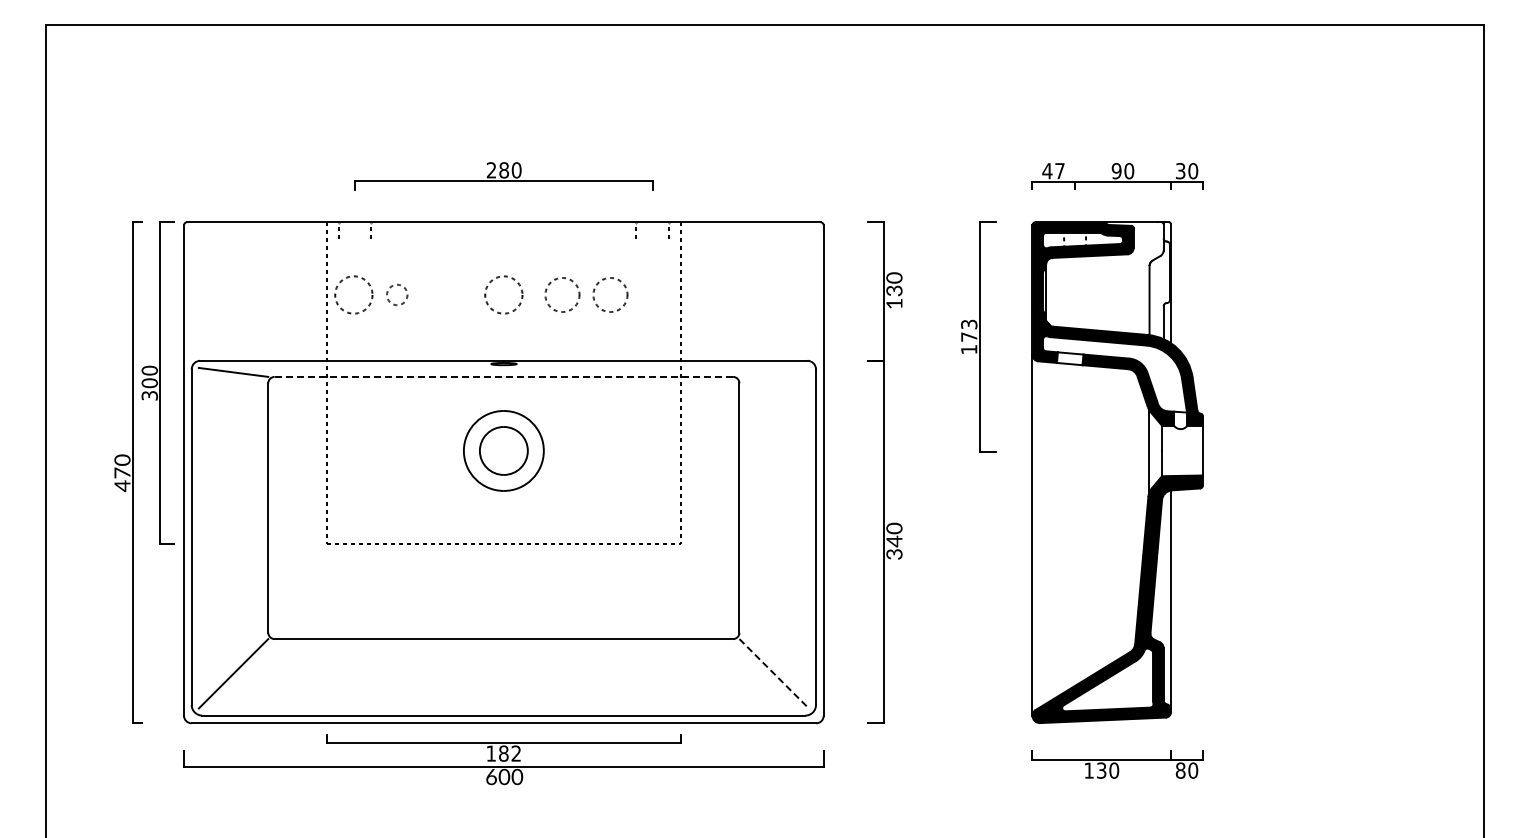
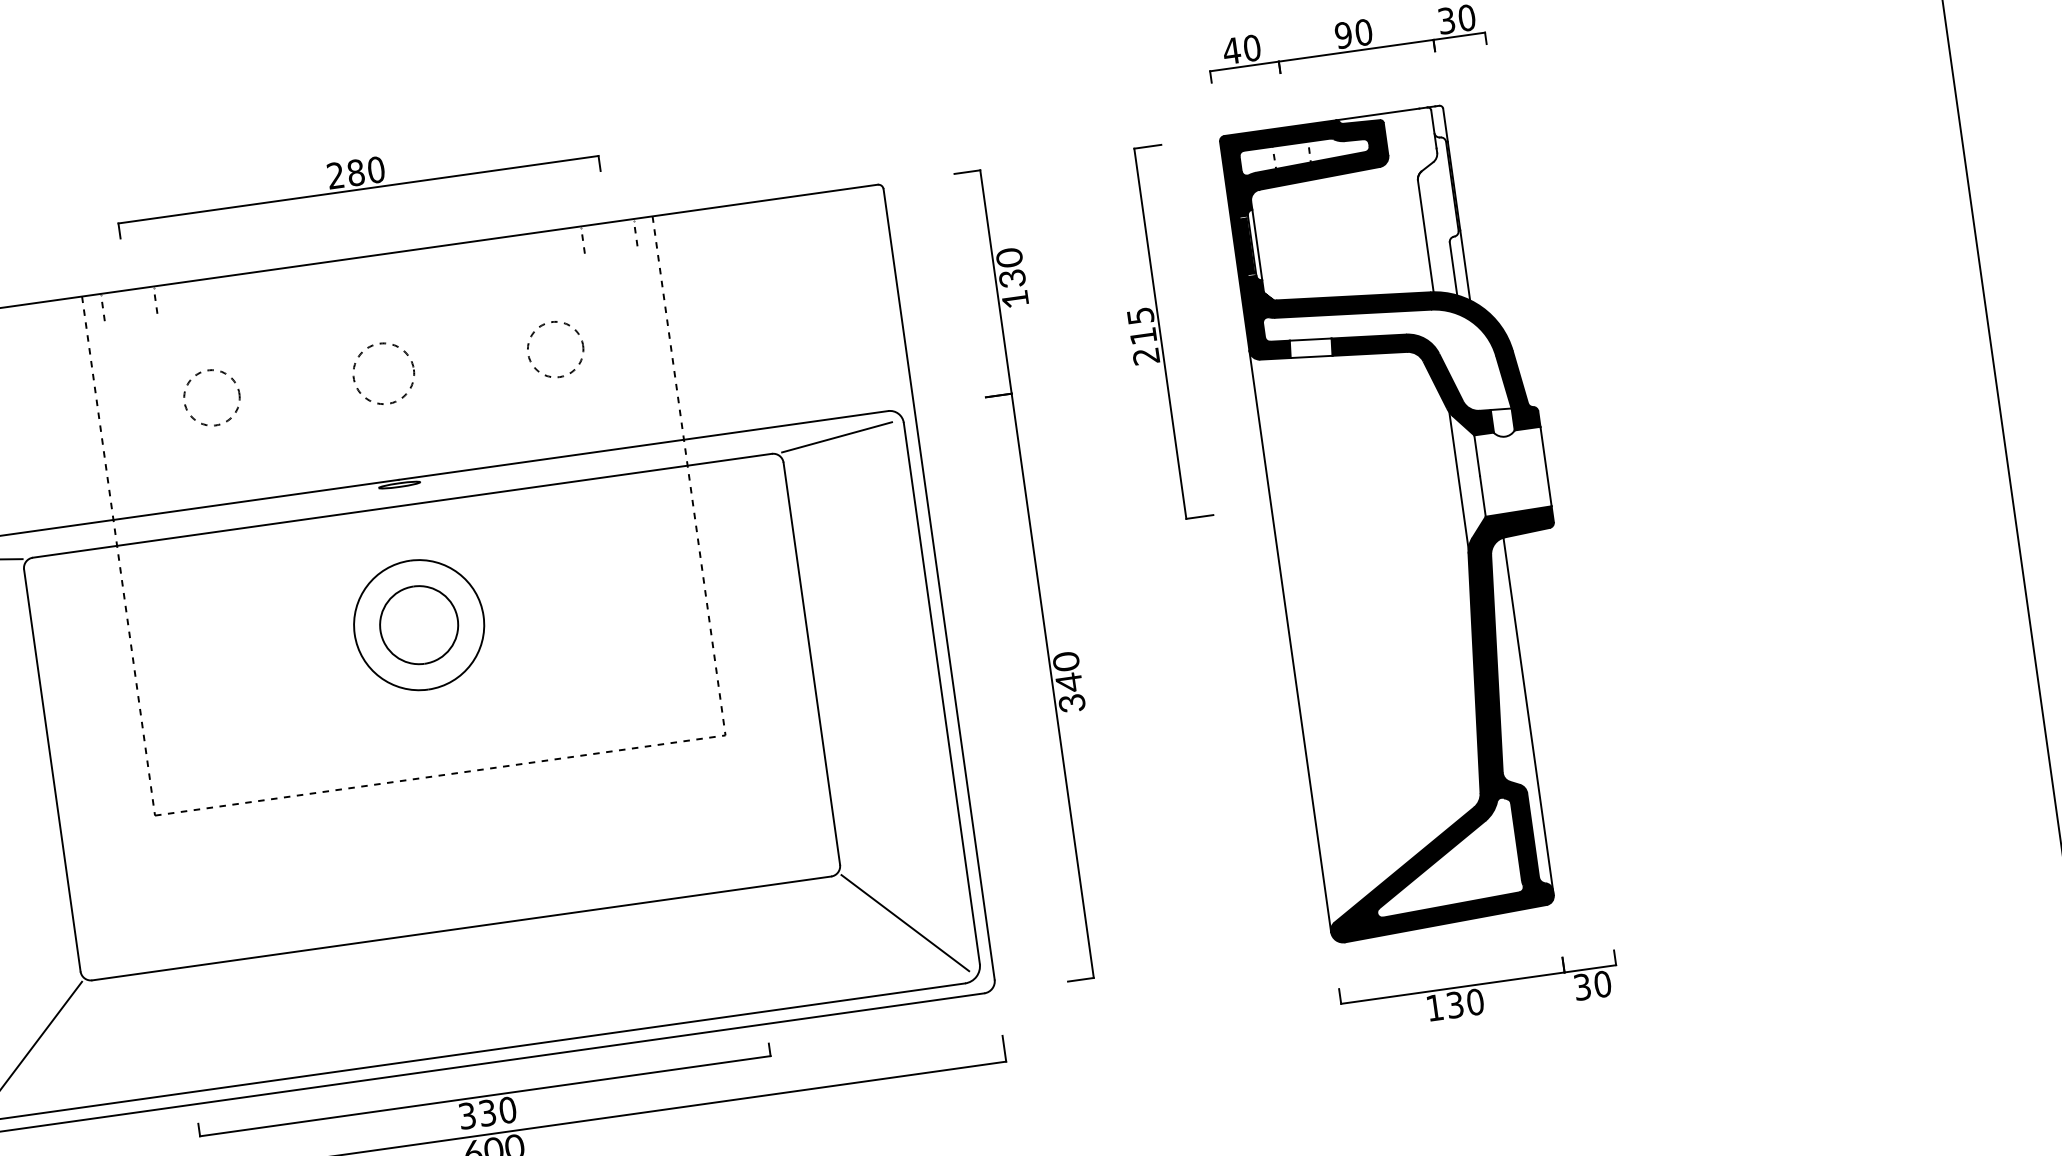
text: (1059, 171) -> (1251, 48), 47 -> 40
circle: (353, 294) -> (141, 407), removed
circle: (397, 294) -> (212, 397), size x1.67
circle: (562, 294) -> (478, 359), removed
text: (969, 336) -> (1143, 335), 173 -> 215
line: (773, 371) -> (835, 435), added
line: (503, 376) -> (401, 505), dashed -> solid
line: (774, 674) -> (906, 924), dashed -> solid
text: (503, 753) -> (487, 1112), 182 -> 330
text: (1180, 770) -> (1582, 986), 80 -> 30

